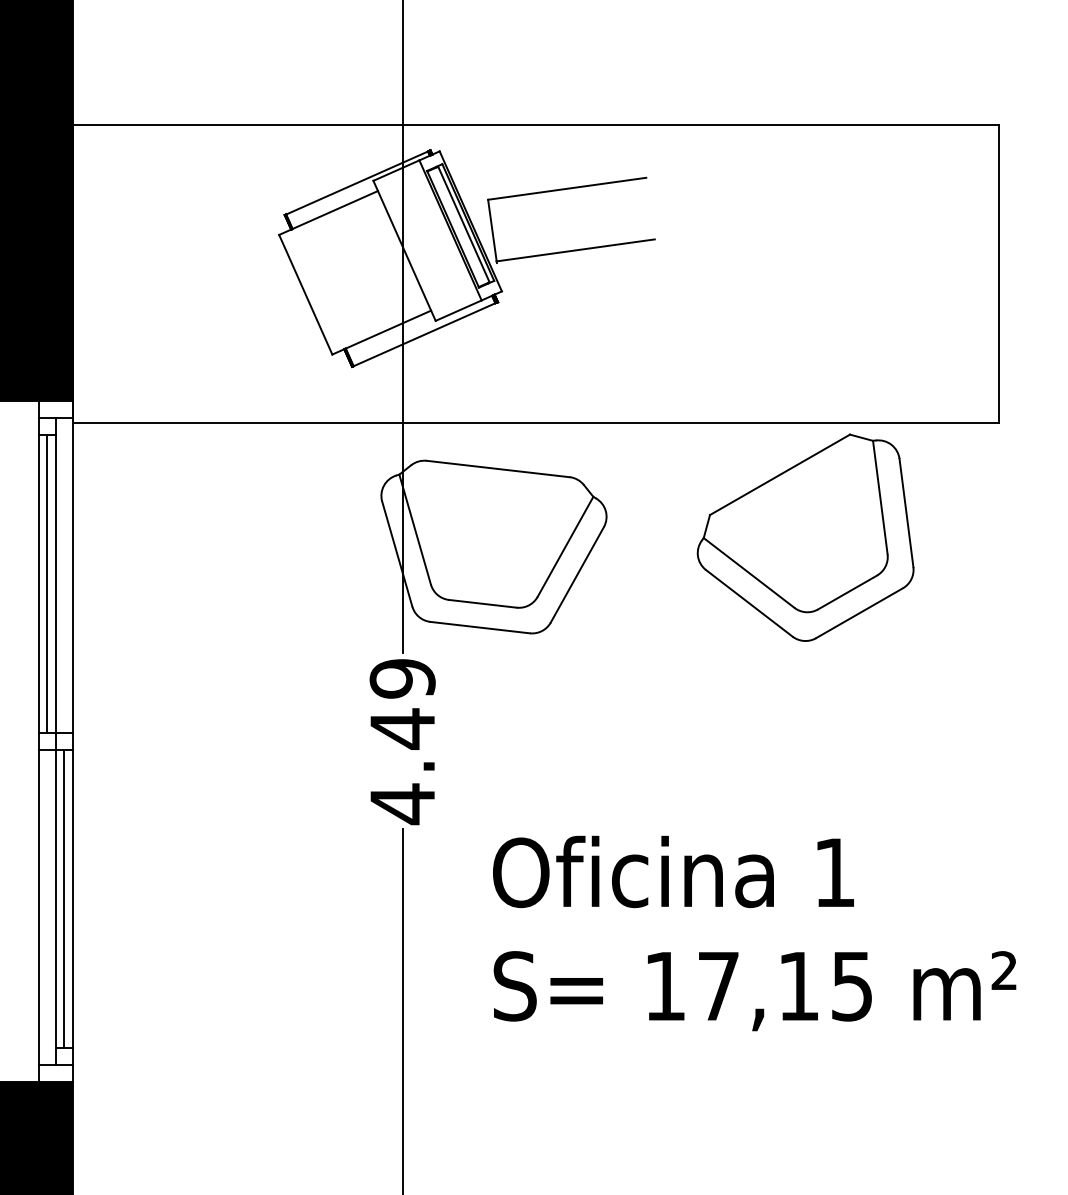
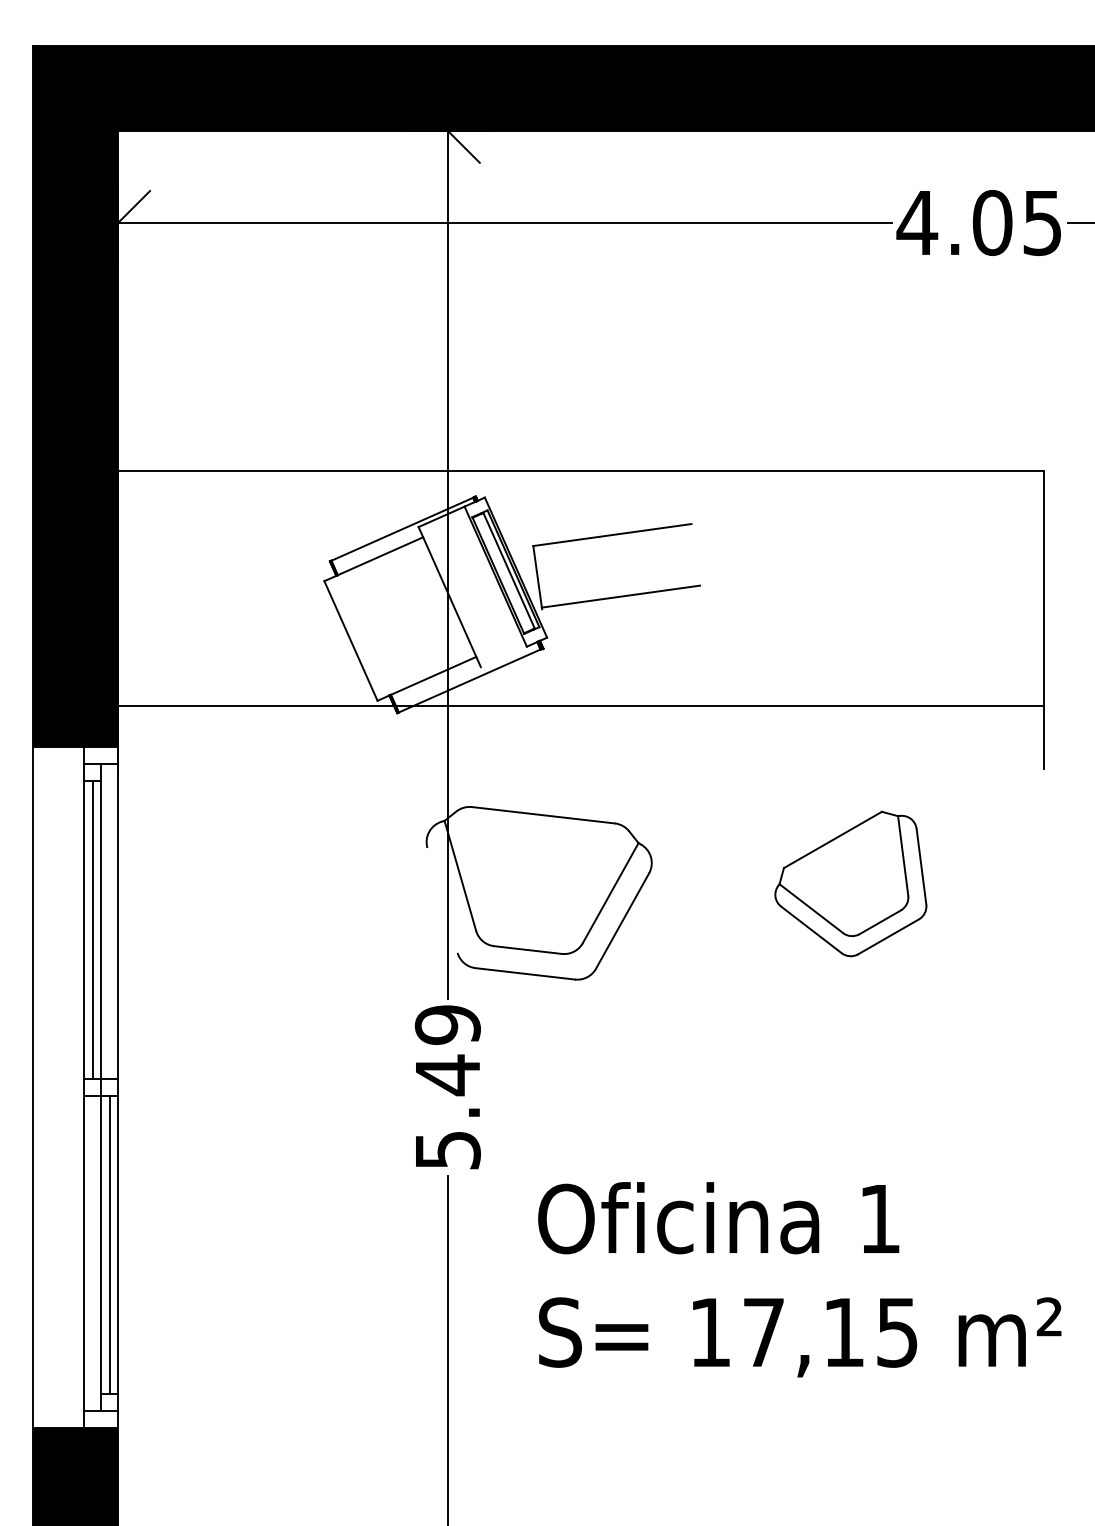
line: (458, 310) -> (503, 656), removed
line: (535, 423) -> (580, 706), moved
part: (805, 537) -> (850, 883), size x0.7
line: (397, 553) -> (442, 899), removed
text: (403, 804) -> (448, 1150), 4.49 -> 5.49

